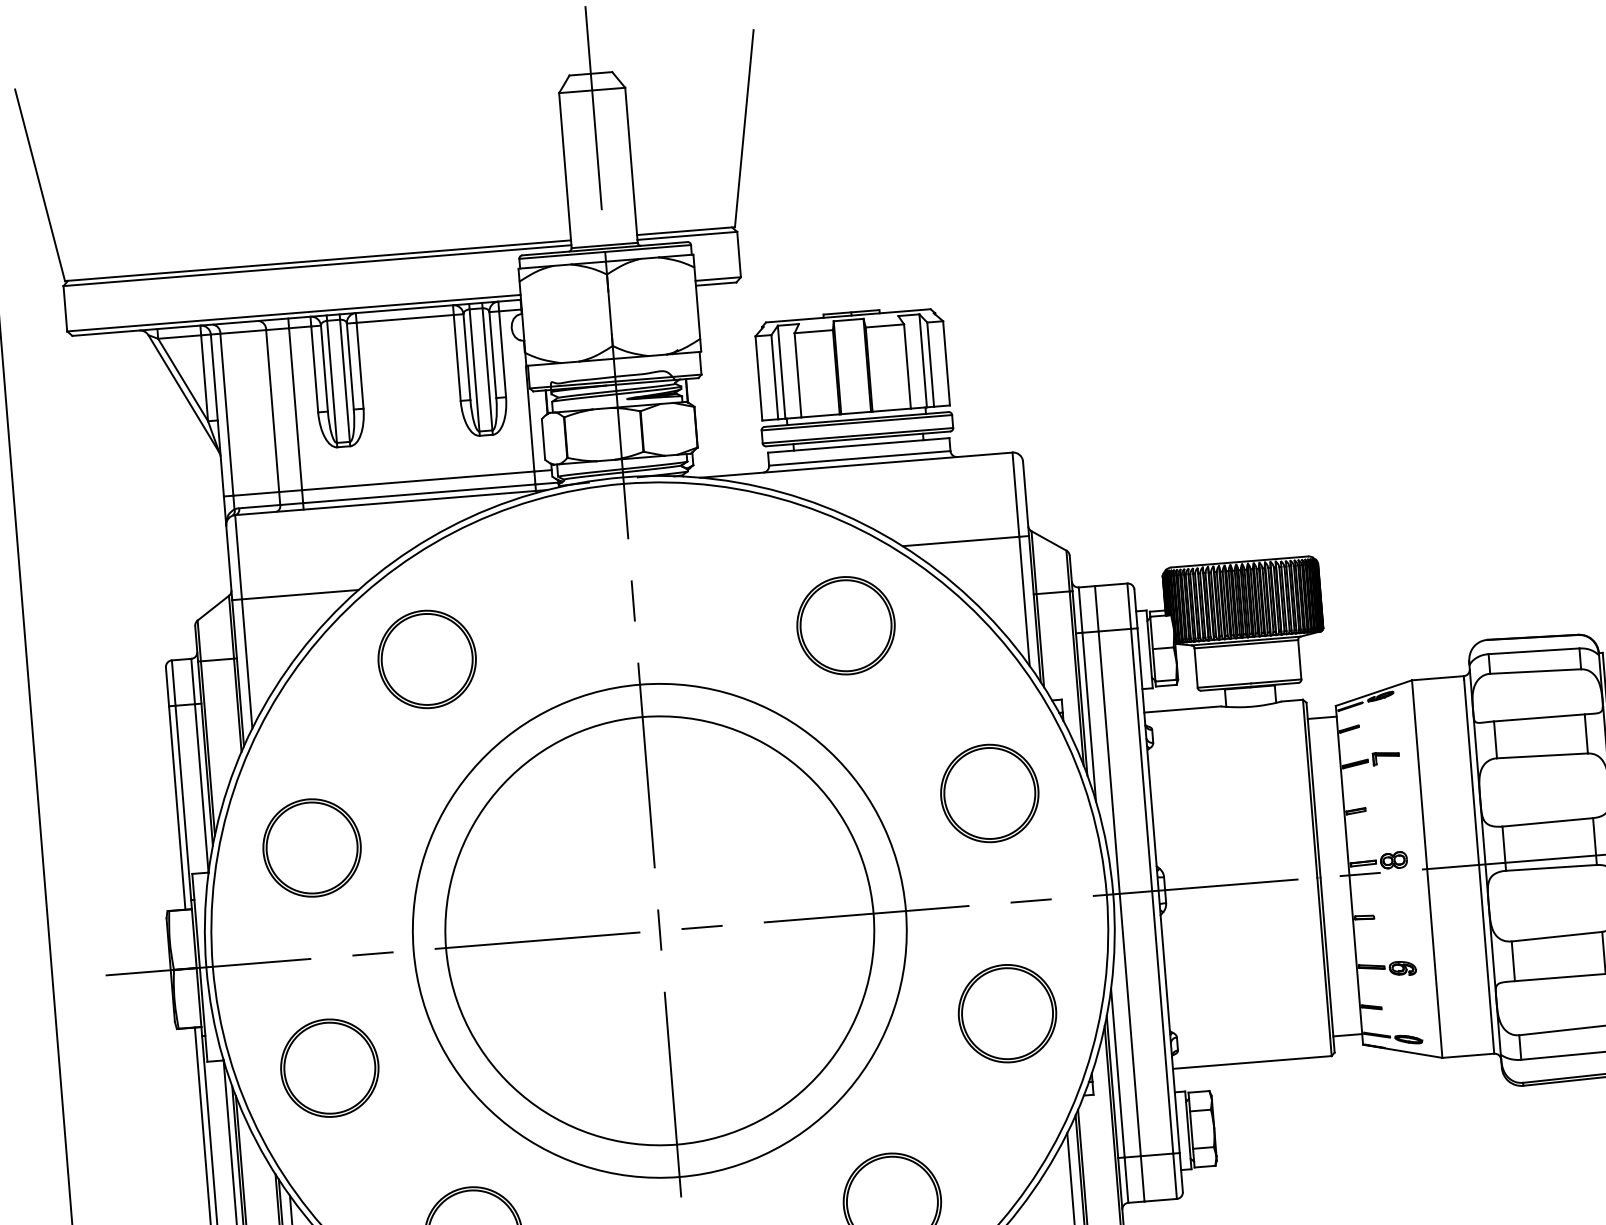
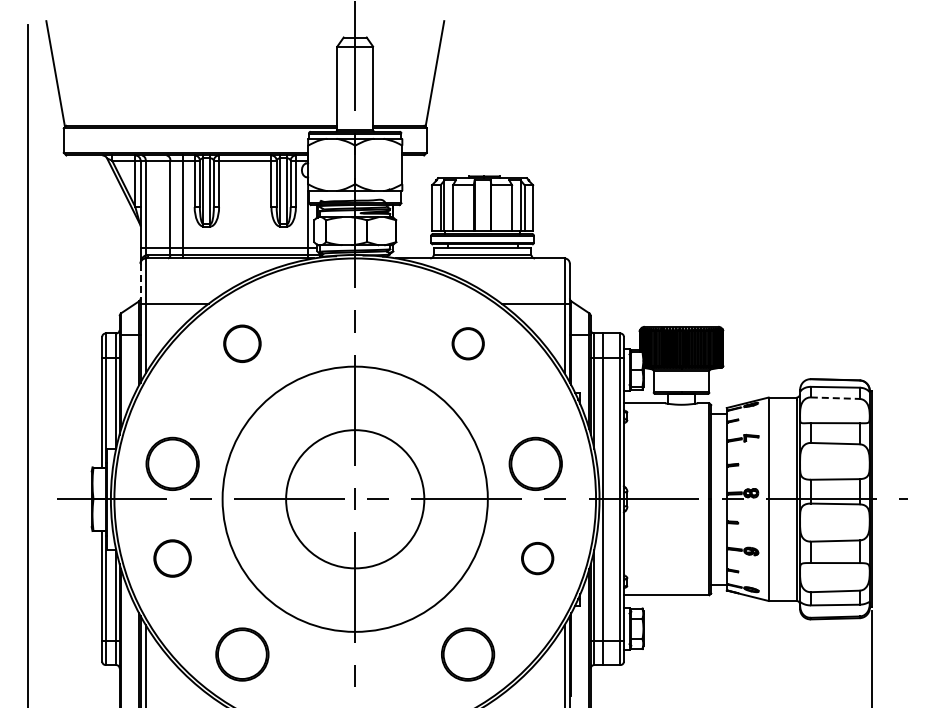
line: (229, 562) -> (140, 283), solid -> dashed
part: (846, 624) -> (468, 343), size x0.6
part: (427, 658) -> (242, 343), size x0.7
line: (1536, 672) -> (835, 398), solid -> dashed
part: (989, 792) -> (535, 463), moved
part: (311, 847) -> (172, 463), moved
circle: (660, 931) -> (355, 499), size x0.6
part: (1006, 1013) -> (537, 558), size x0.6
part: (329, 1068) -> (172, 558), size x0.7

